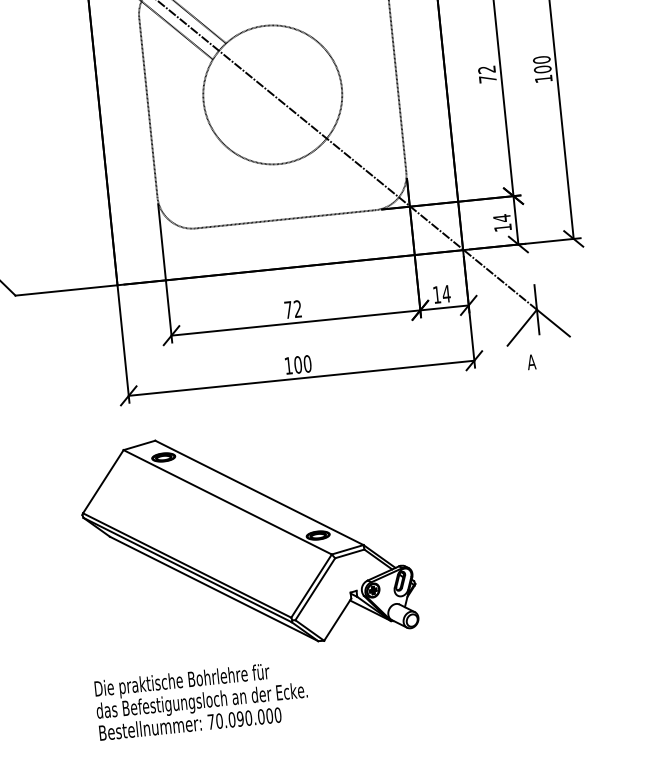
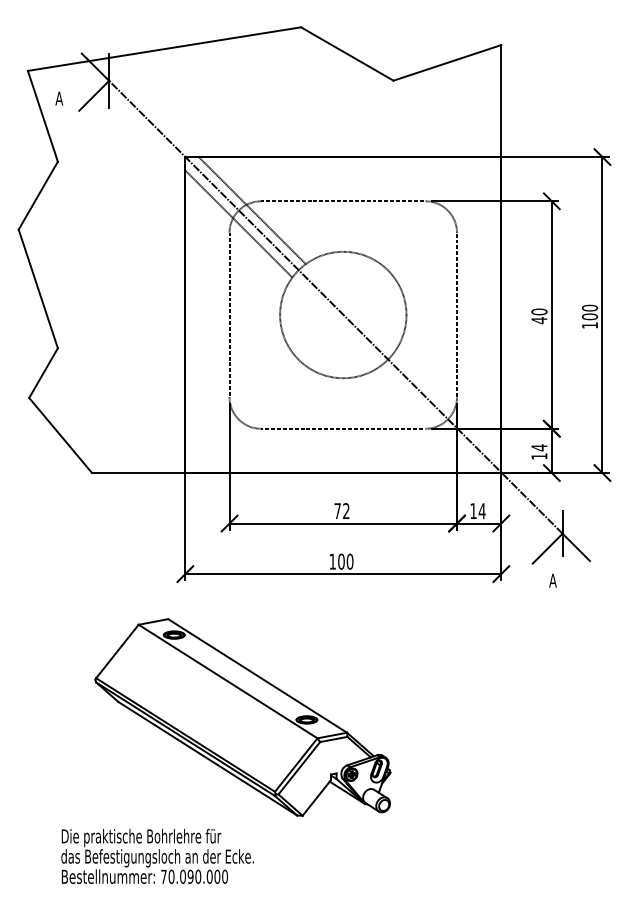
text: (487, 74) -> (539, 316), 72 -> 40
part: (247, 540) -> (242, 717), moved
text: (201, 699) -> (157, 855), moved

